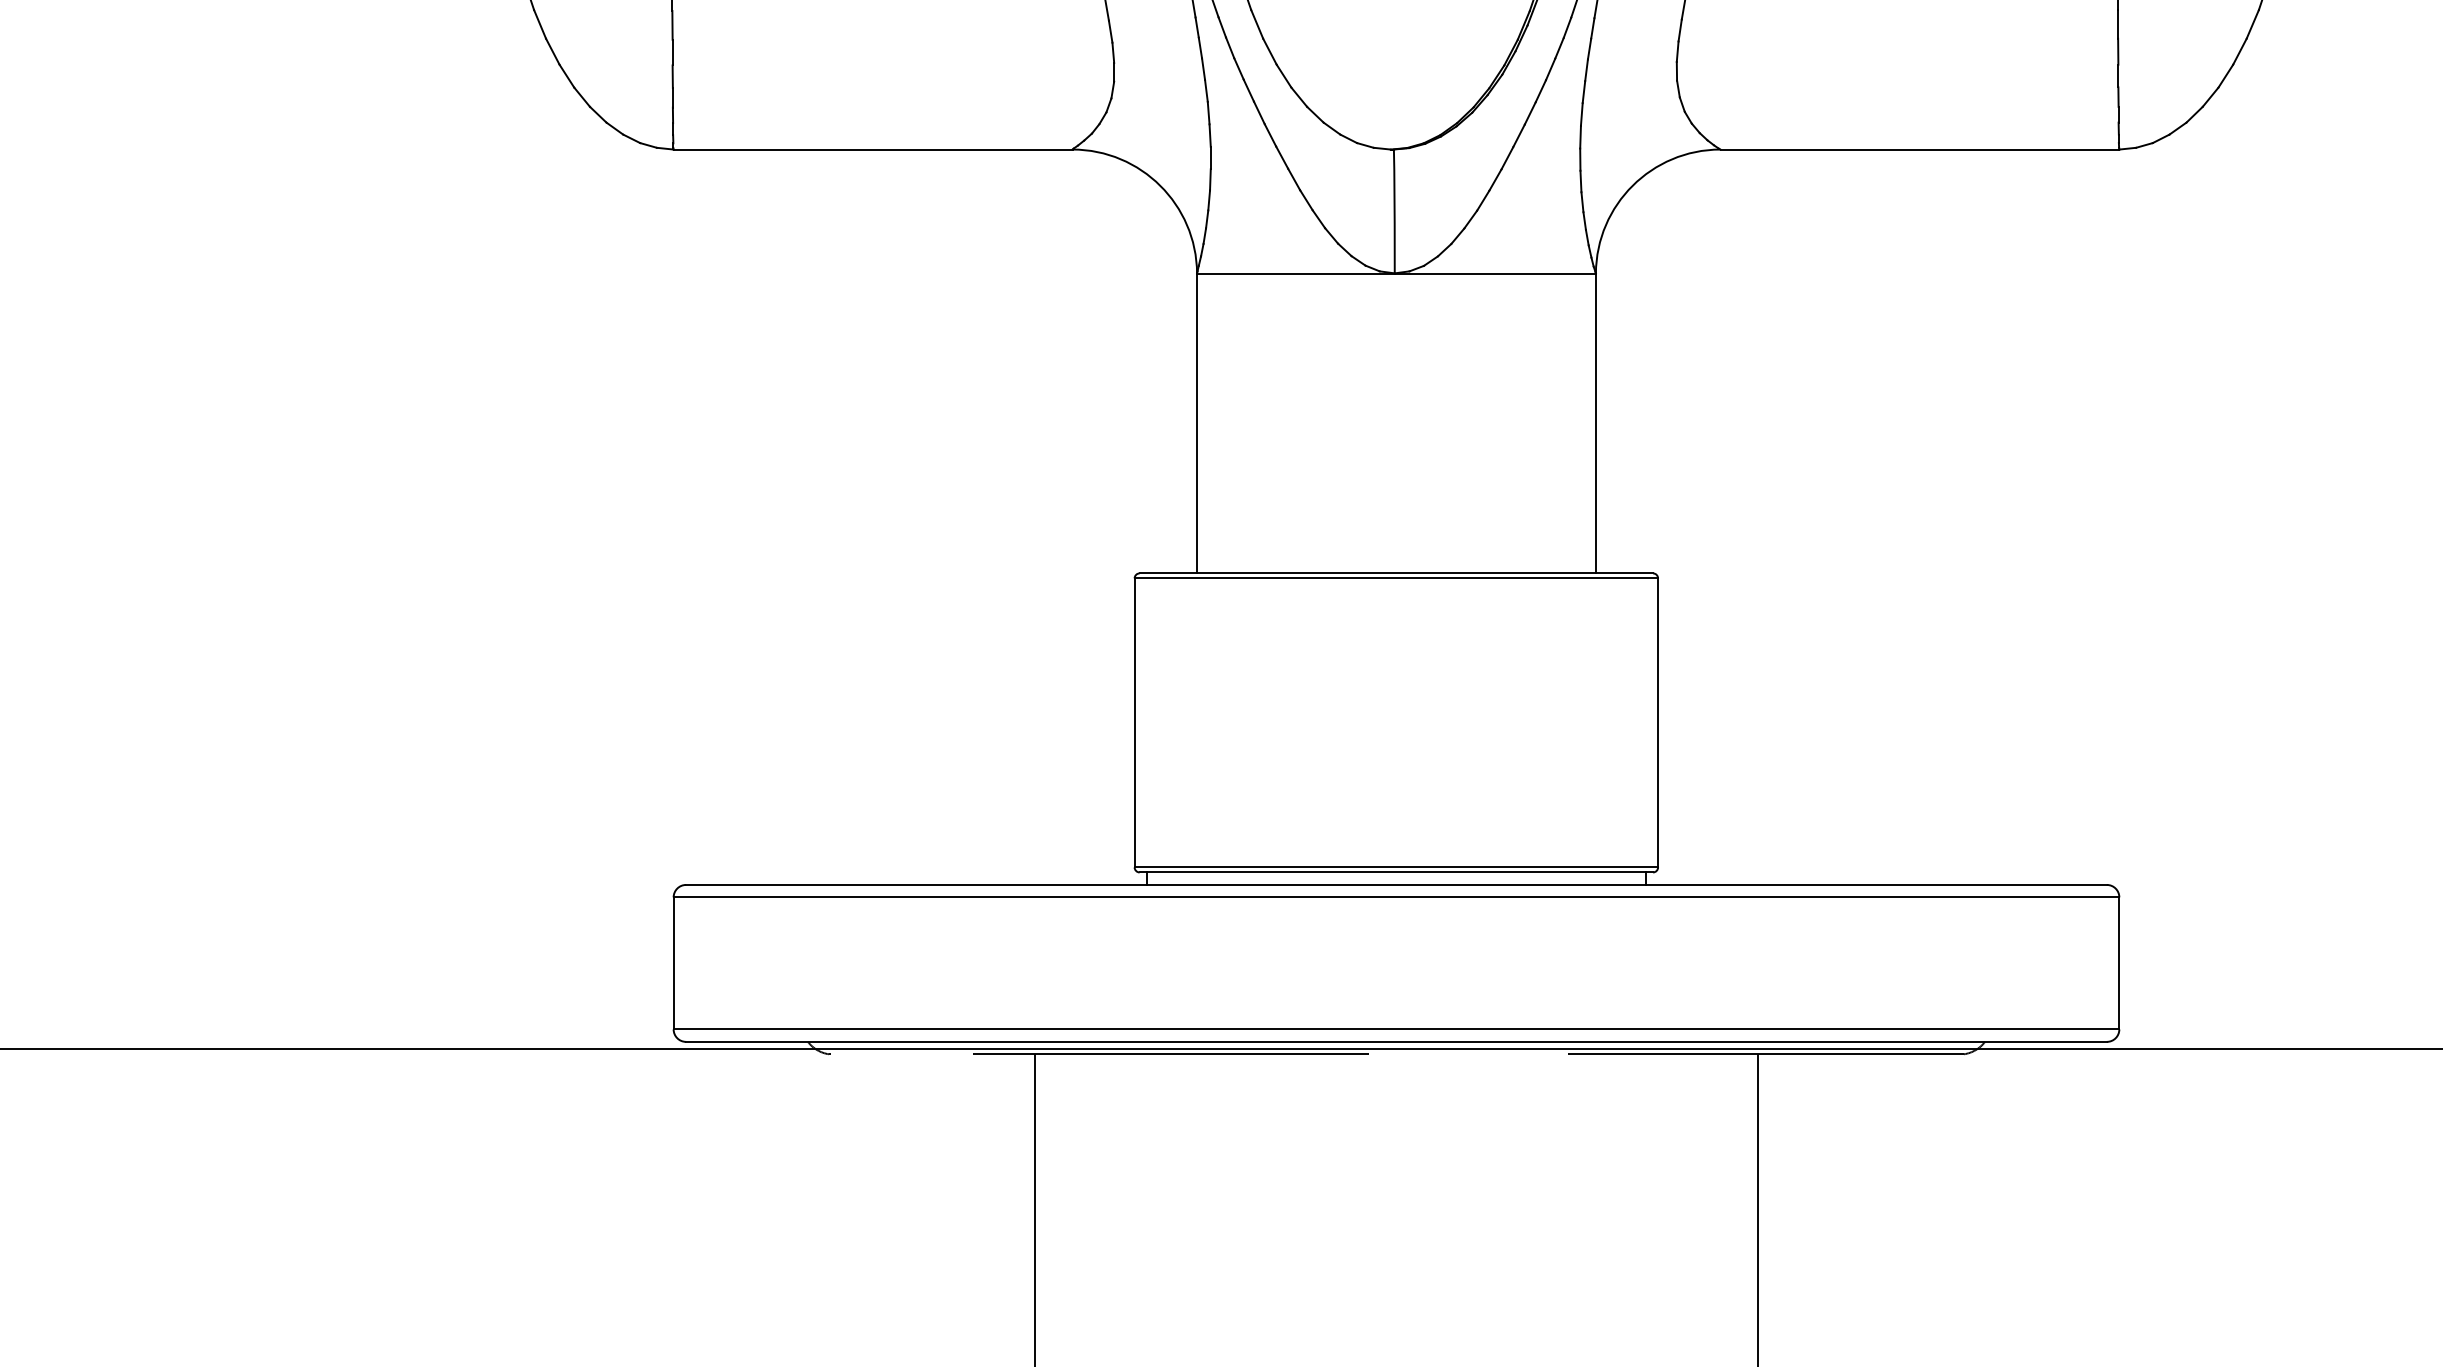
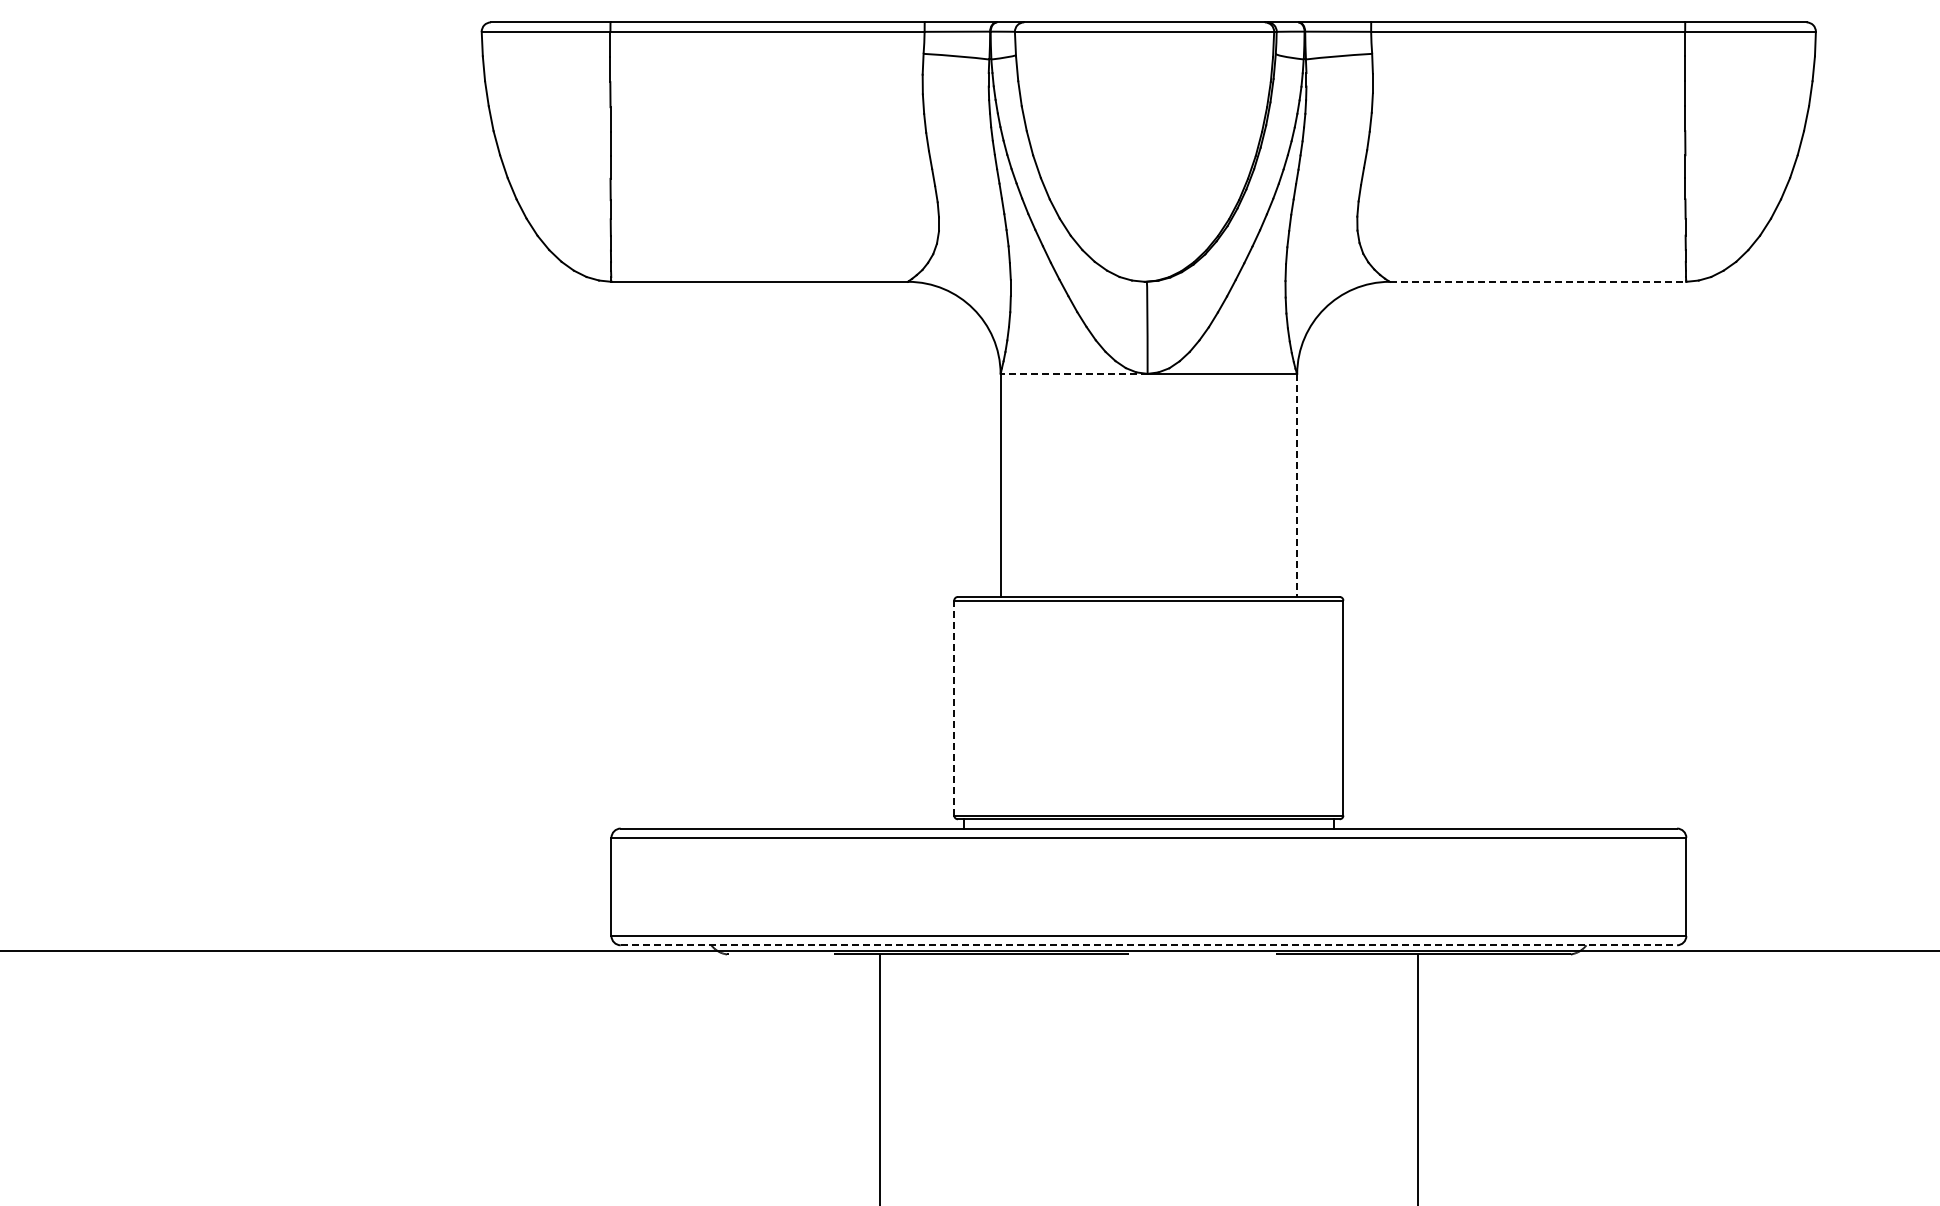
line: (1920, 149) -> (1538, 281), solid -> dashed
line: (1295, 274) -> (1073, 374), solid -> dashed
line: (1596, 424) -> (1297, 486), solid -> dashed
line: (1135, 722) -> (954, 707), solid -> dashed
line: (1397, 1042) -> (1149, 945), solid -> dashed

